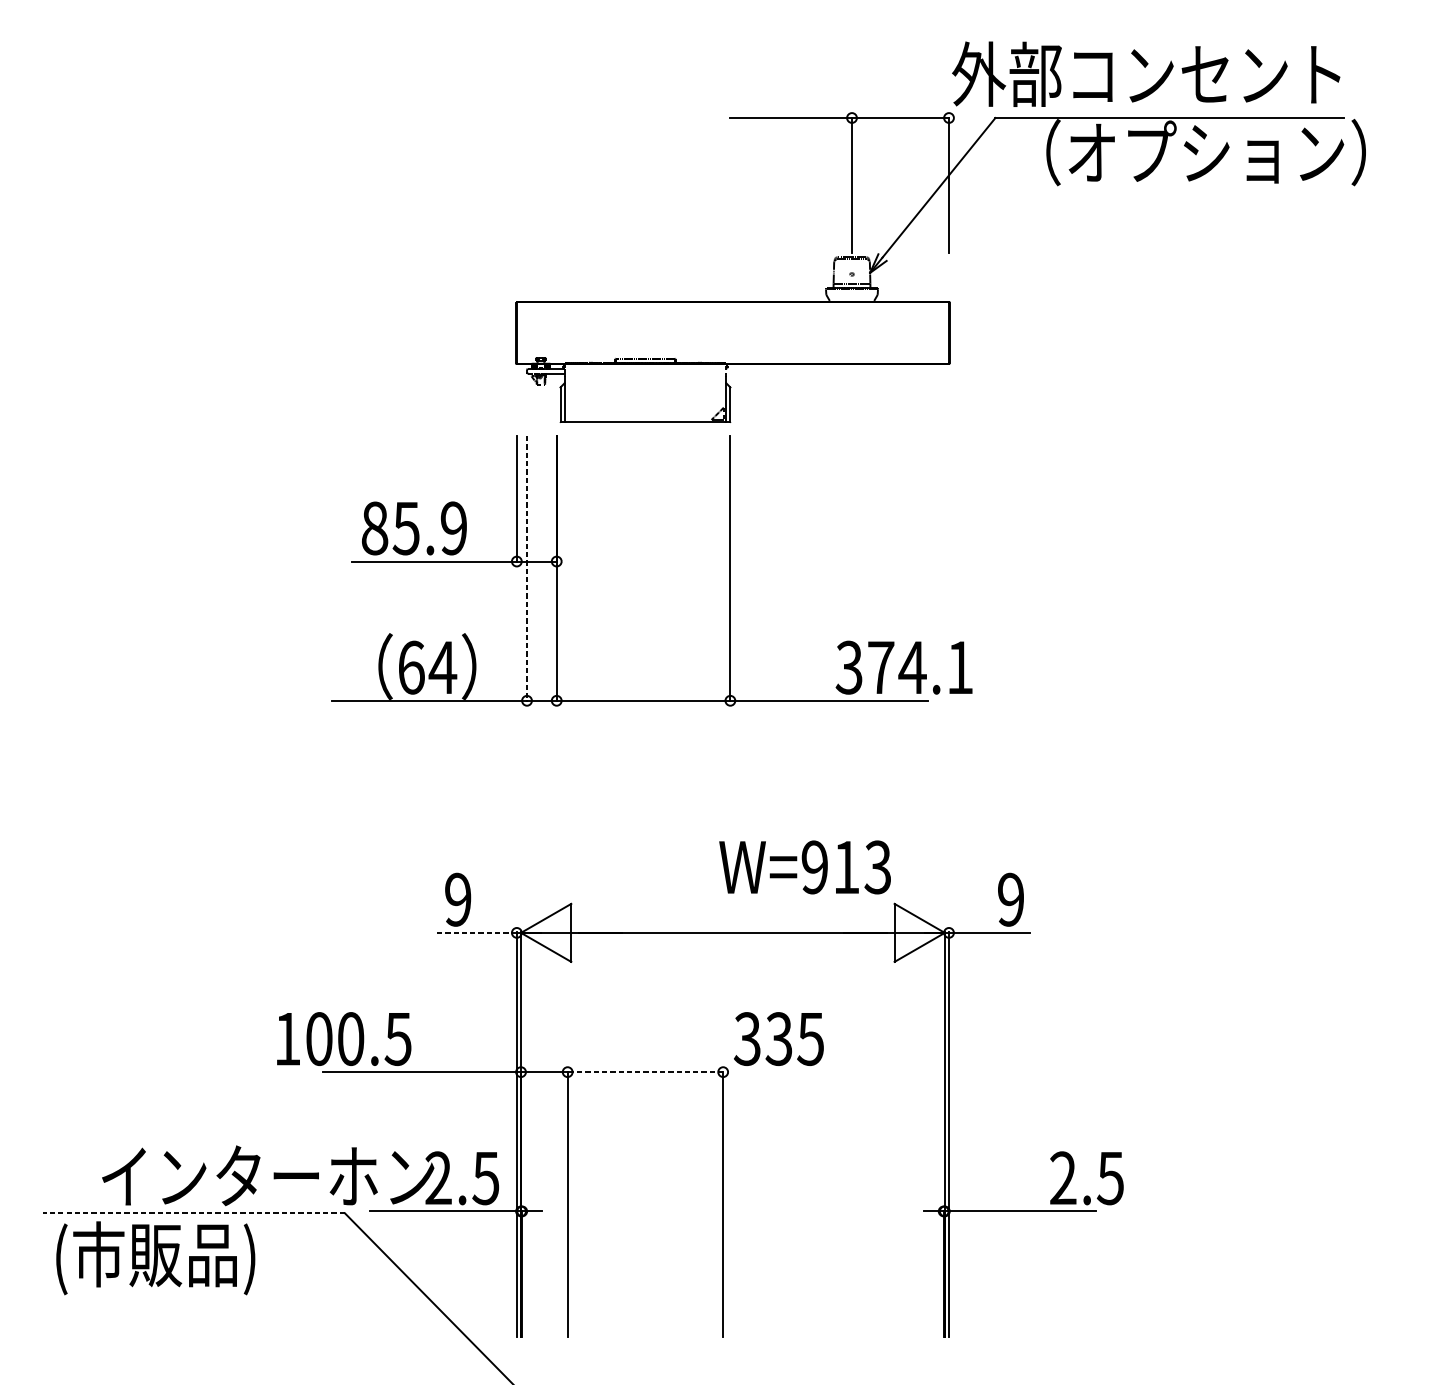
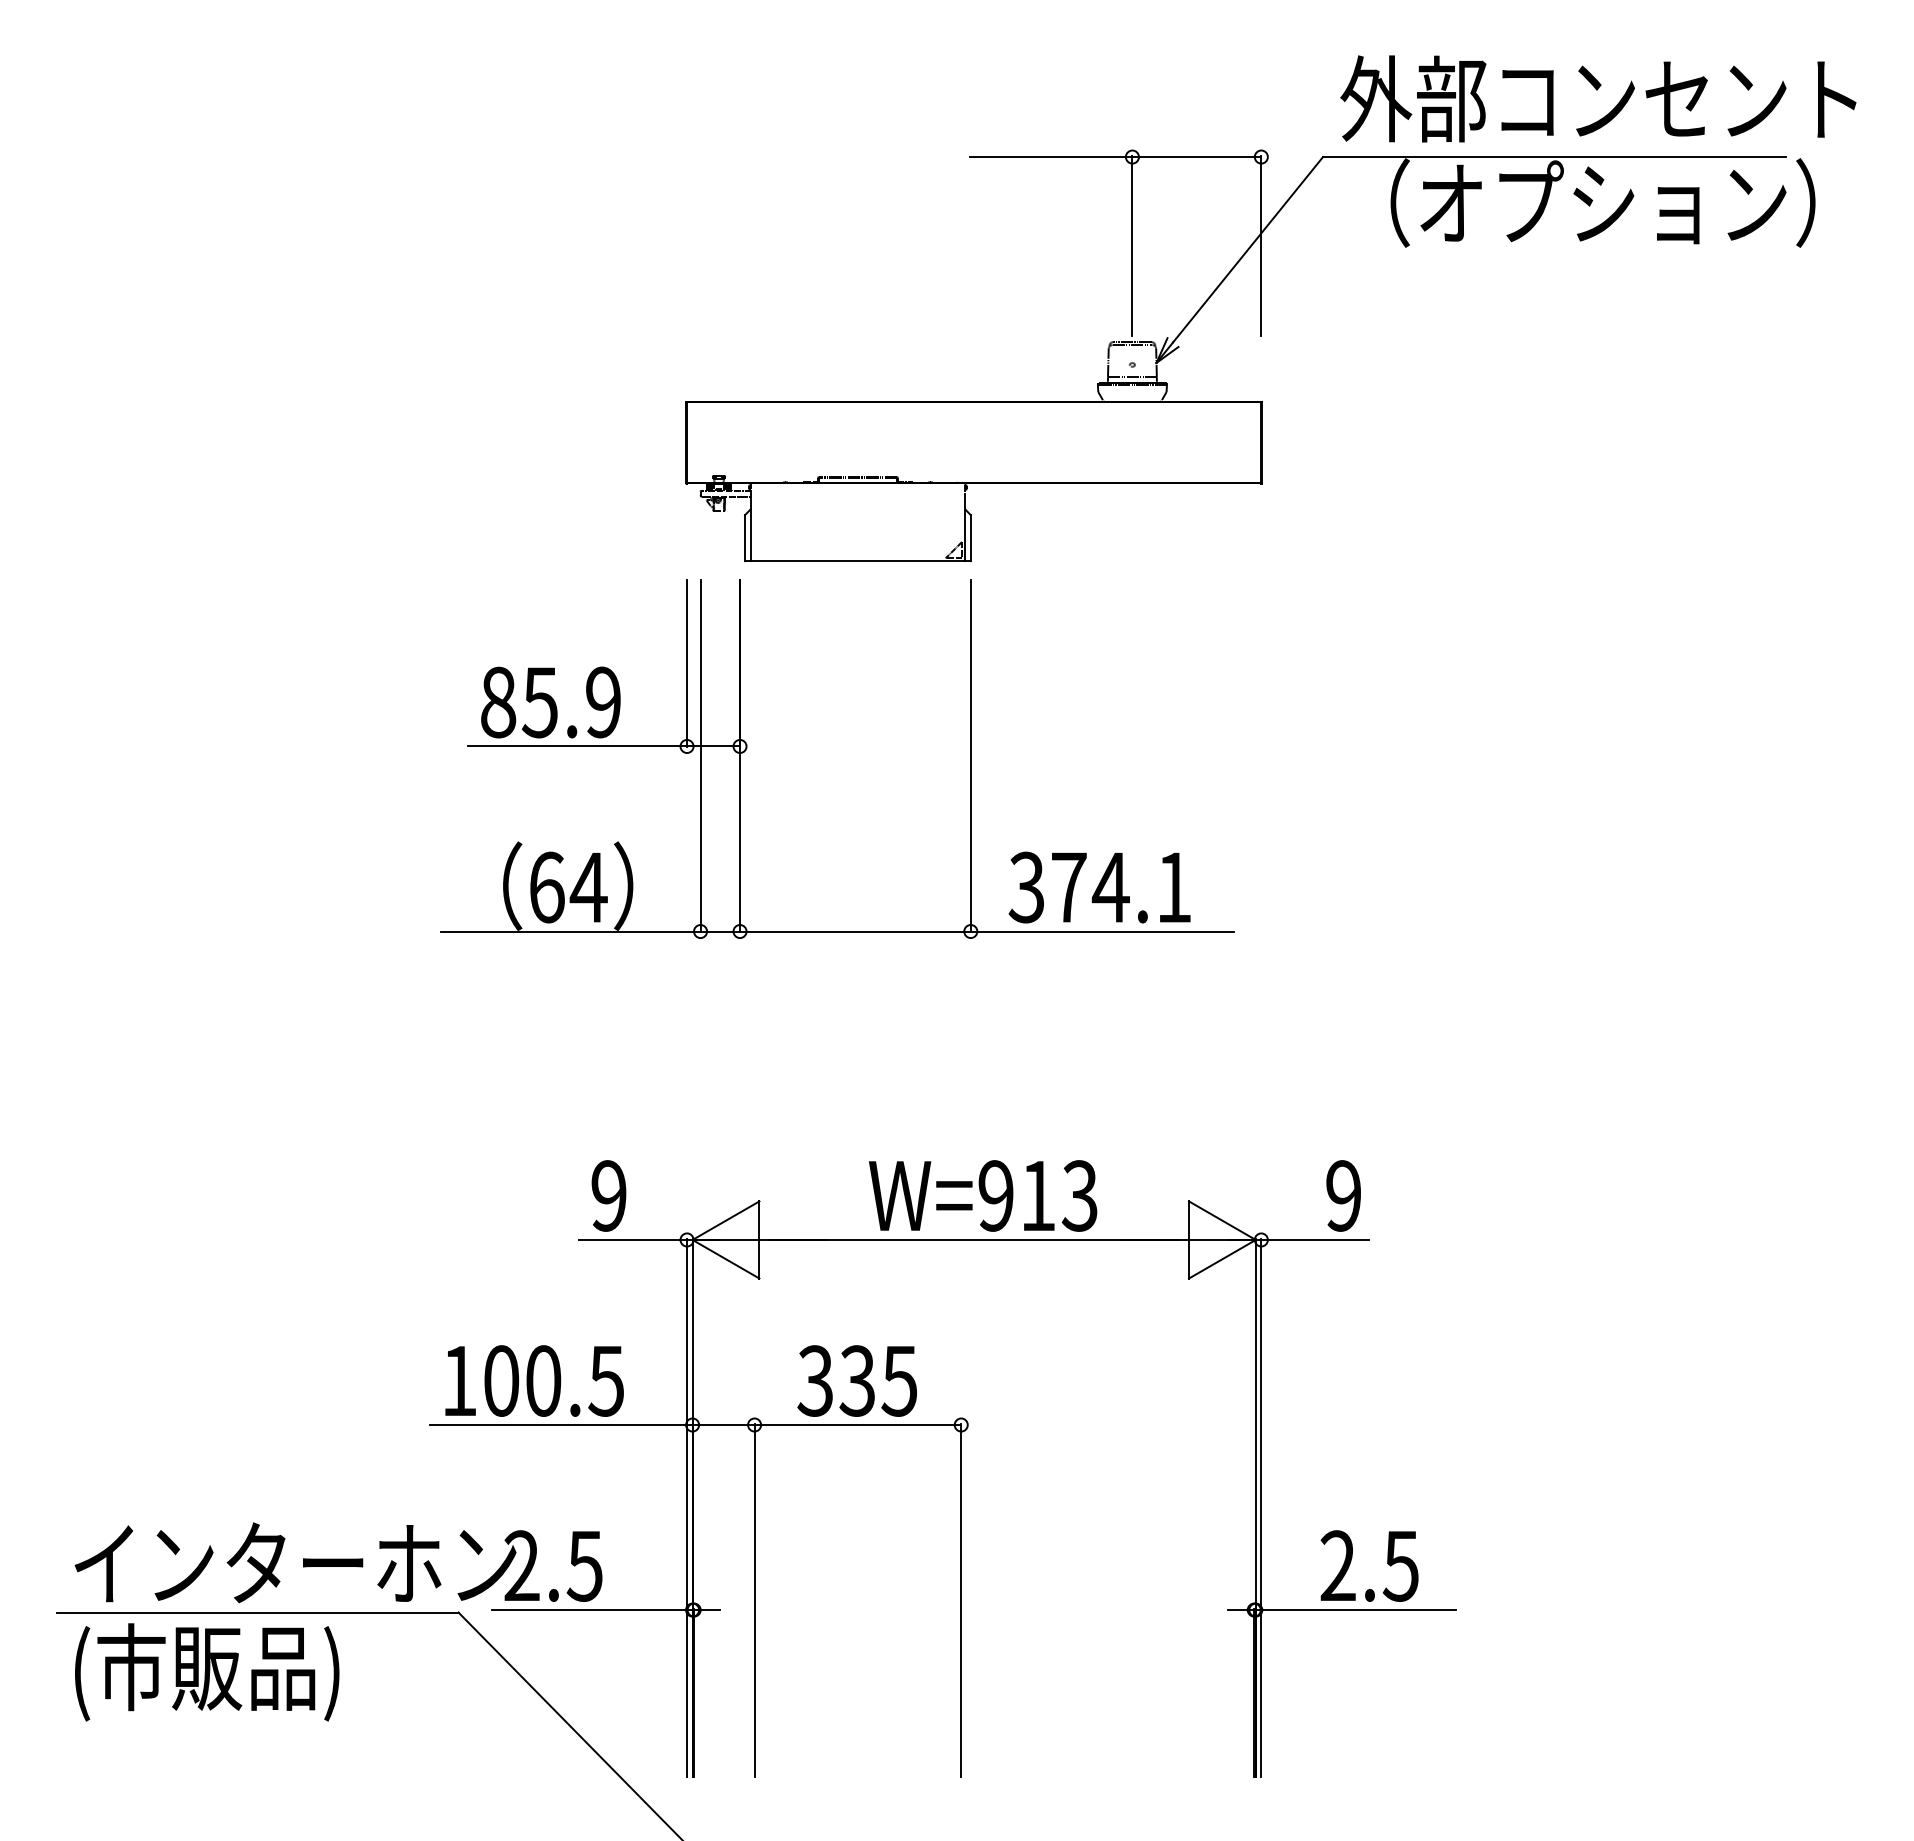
text: (1146, 73) -> (1598, 98), moved
line: (526, 569) -> (700, 756), dashed -> solid
text: (903, 667) -> (1099, 887), moved
text: (805, 867) -> (983, 1195), moved
line: (476, 932) -> (633, 1239), dashed -> solid
text: (344, 1038) -> (534, 1380), moved
text: (778, 1038) -> (856, 1380), moved
line: (645, 1072) -> (857, 1425), dashed -> solid
text: (300, 1175) -> (338, 1562), moved
text: (1086, 1177) -> (1369, 1565), moved
line: (193, 1213) -> (257, 1612), dashed -> solid

